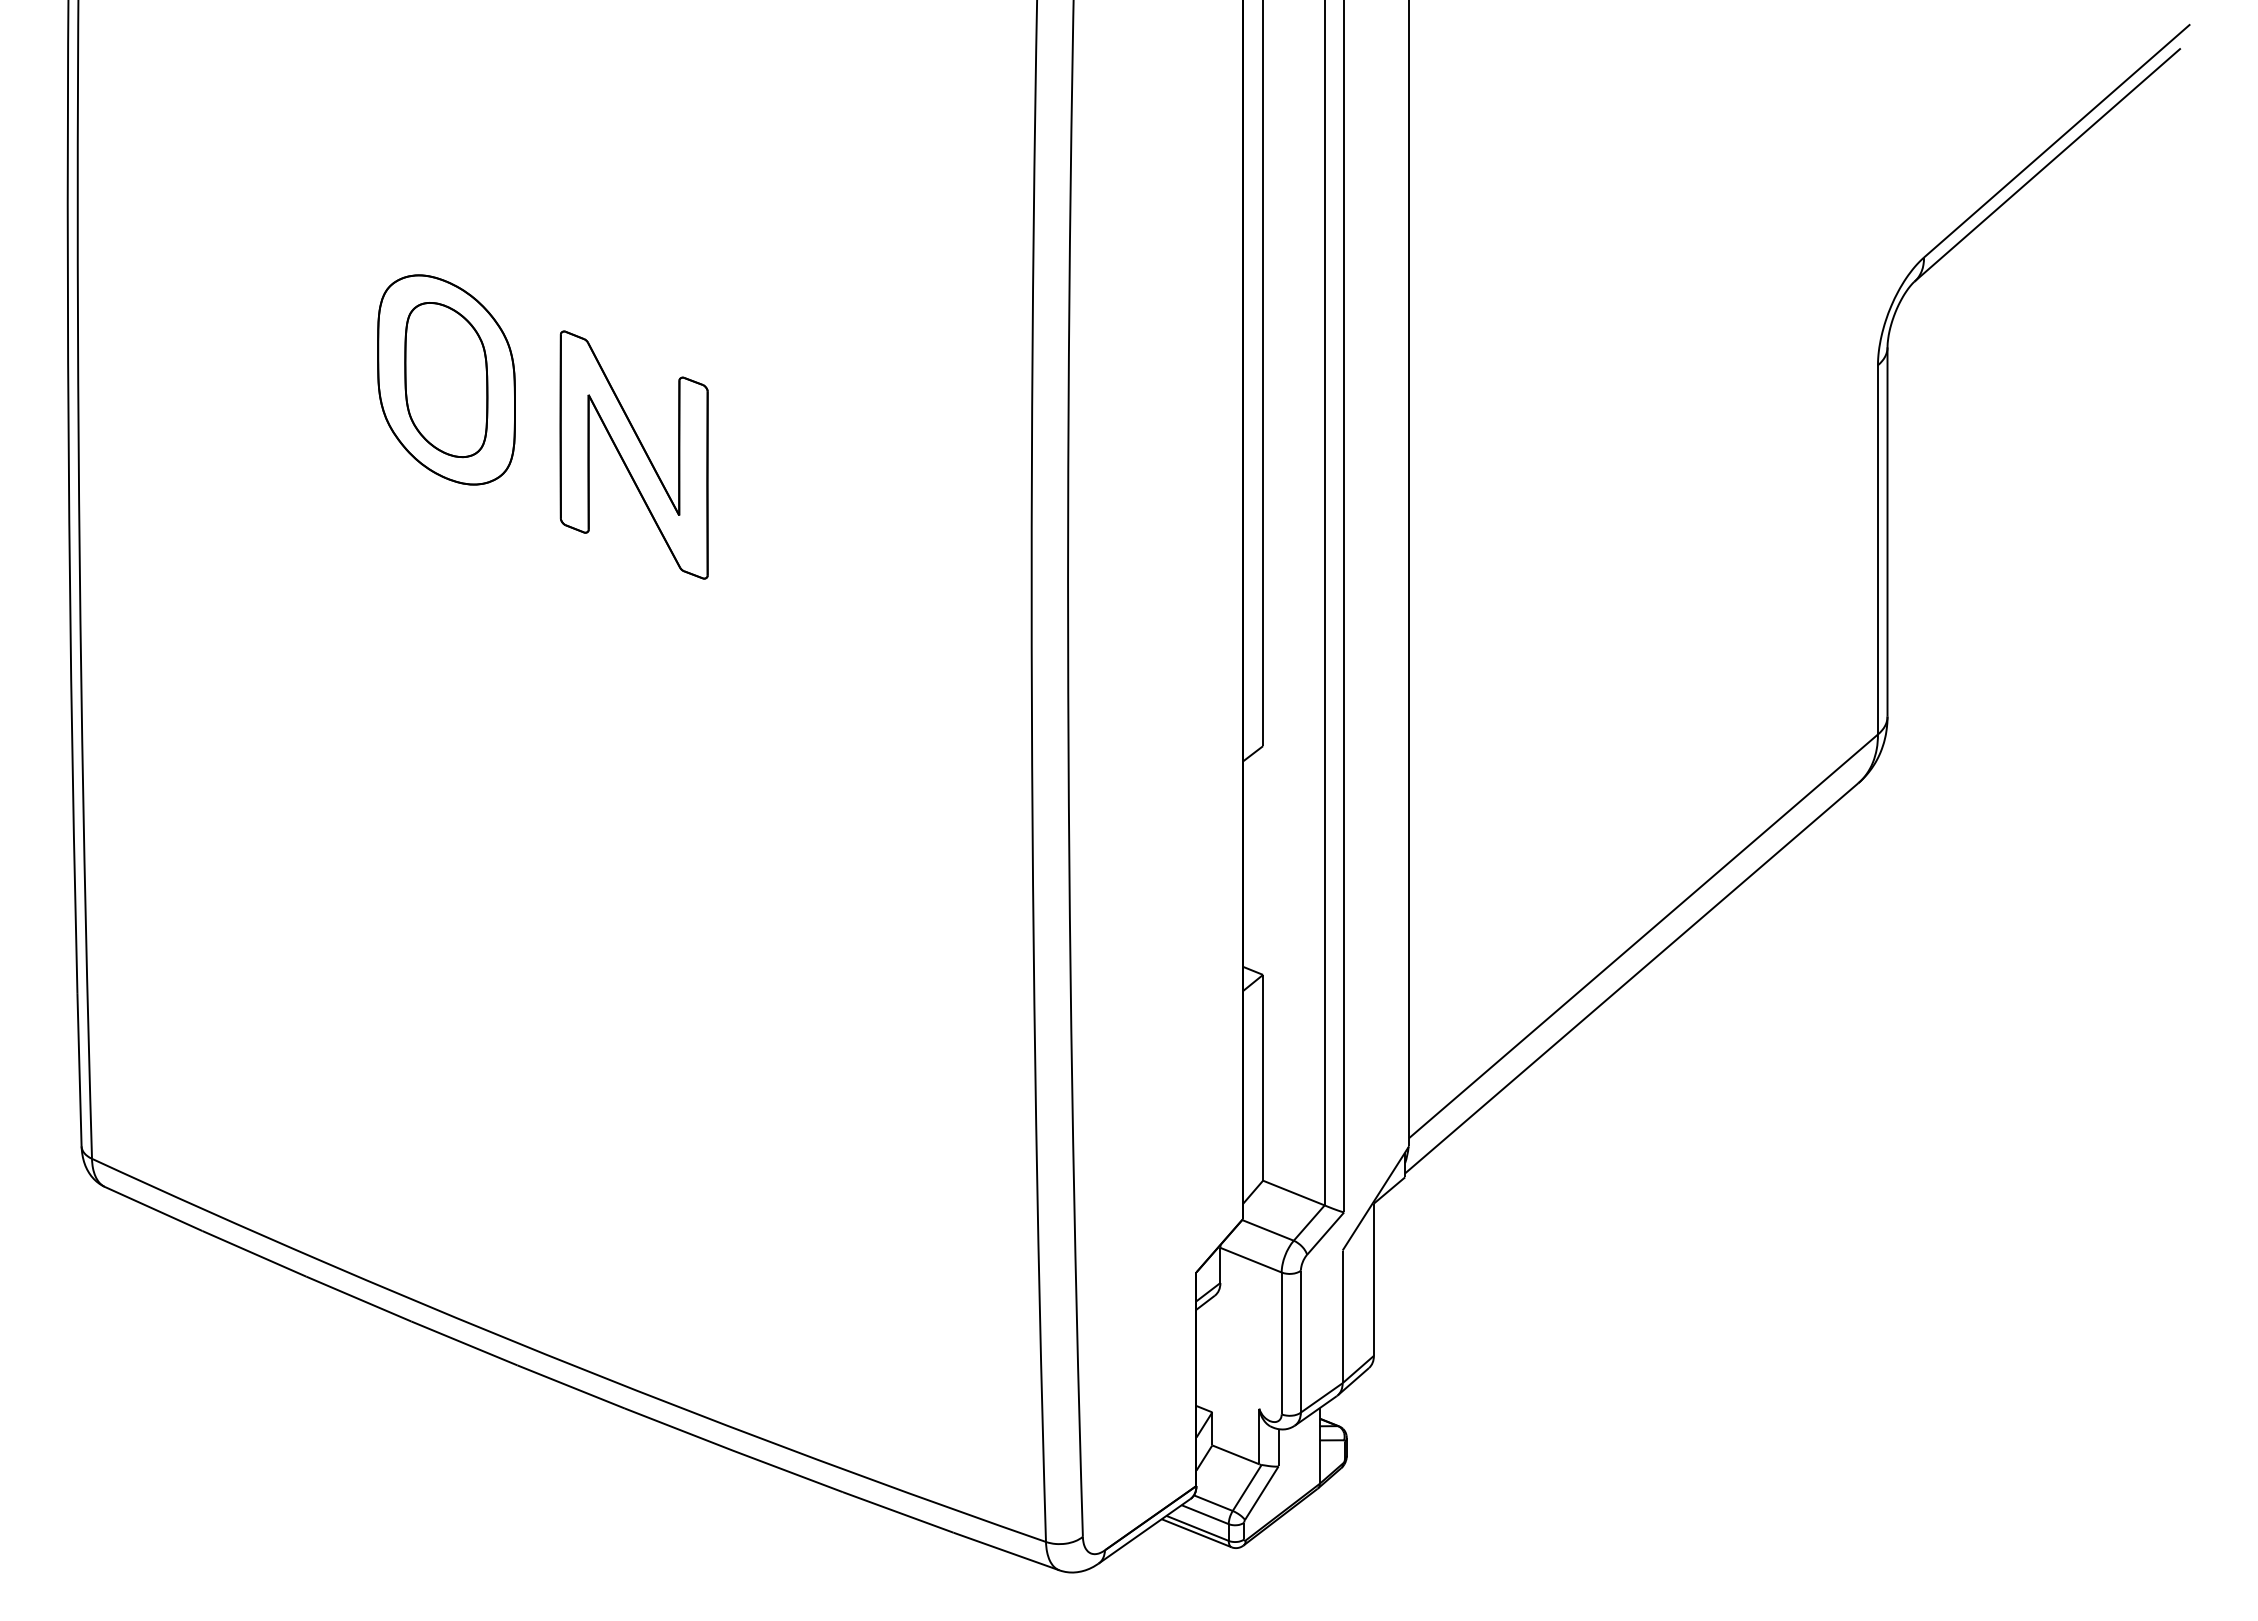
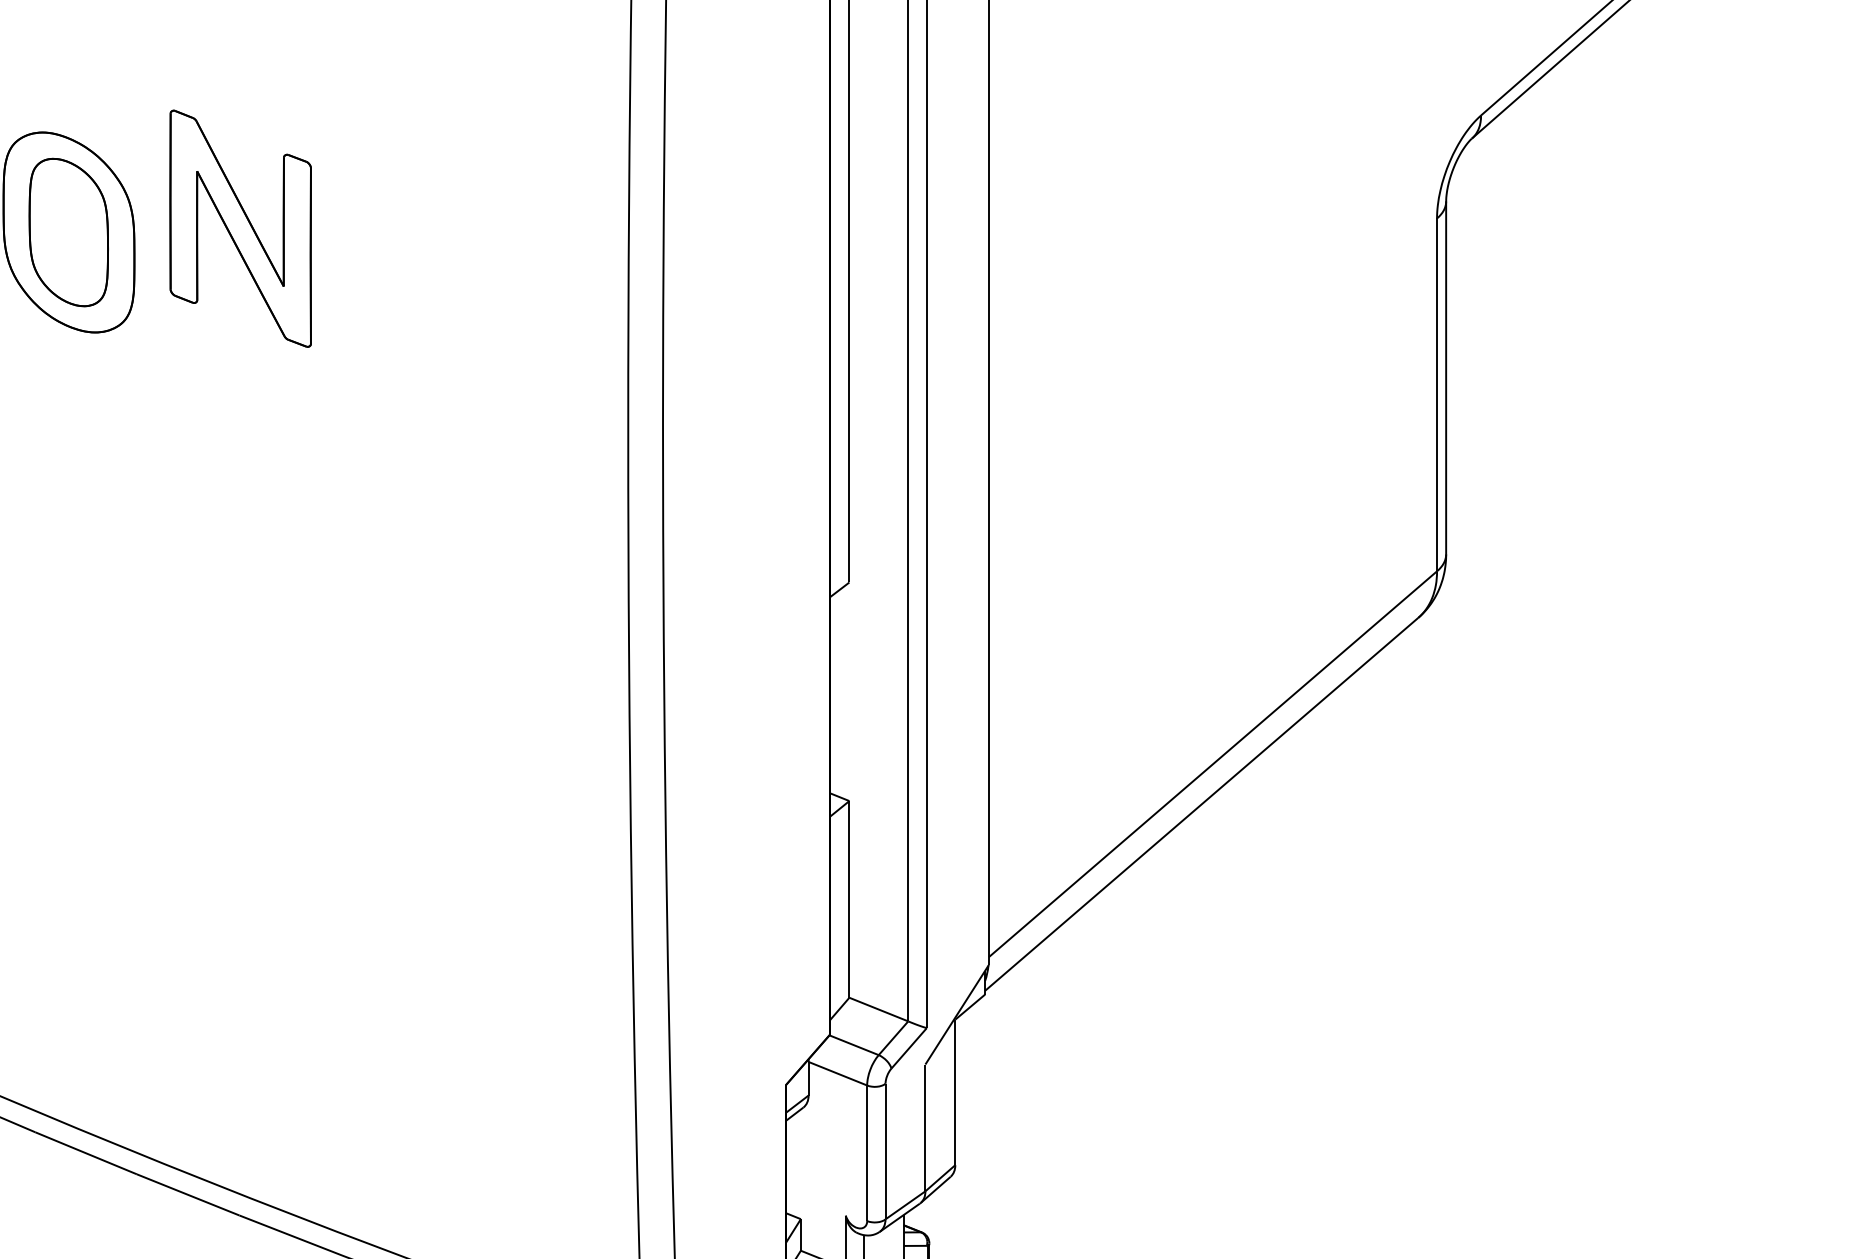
part: (633, 454) -> (240, 228), moved

